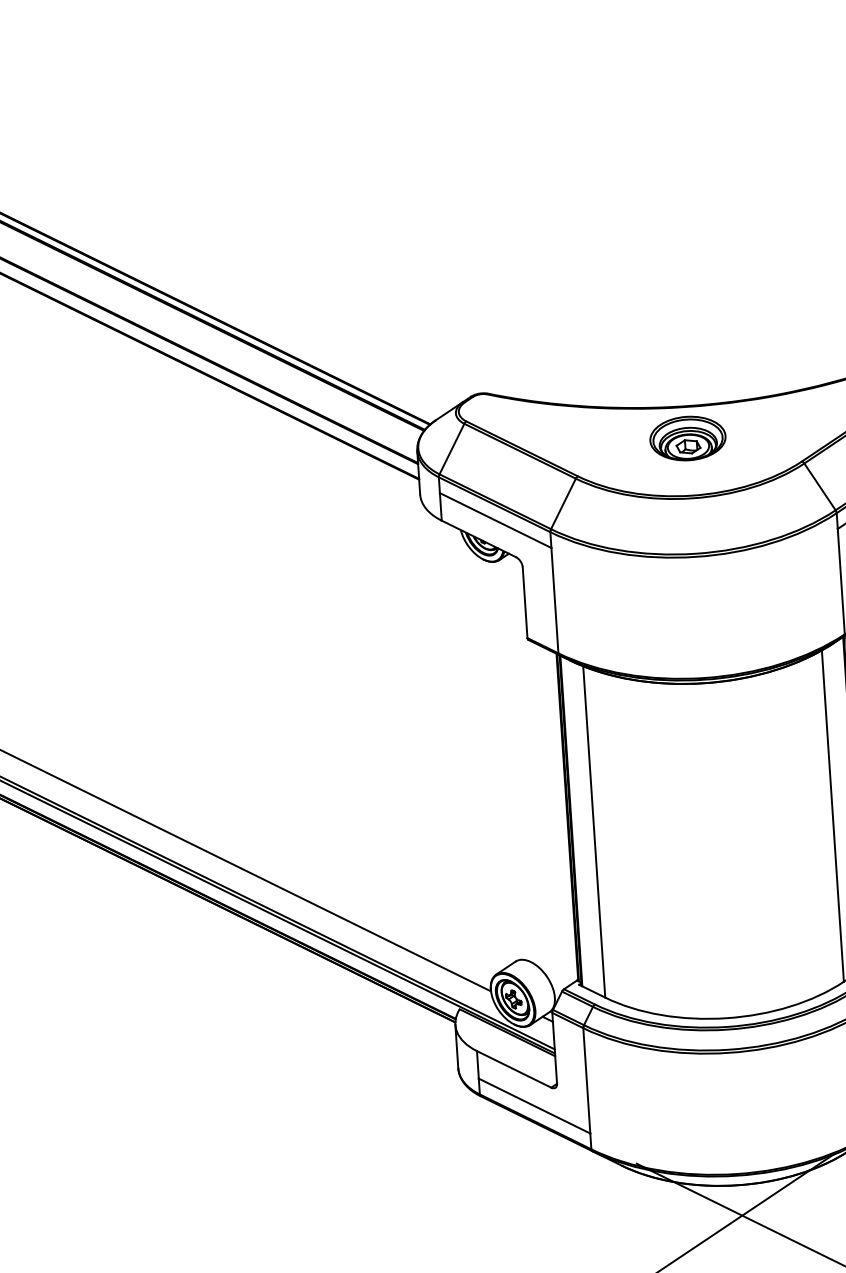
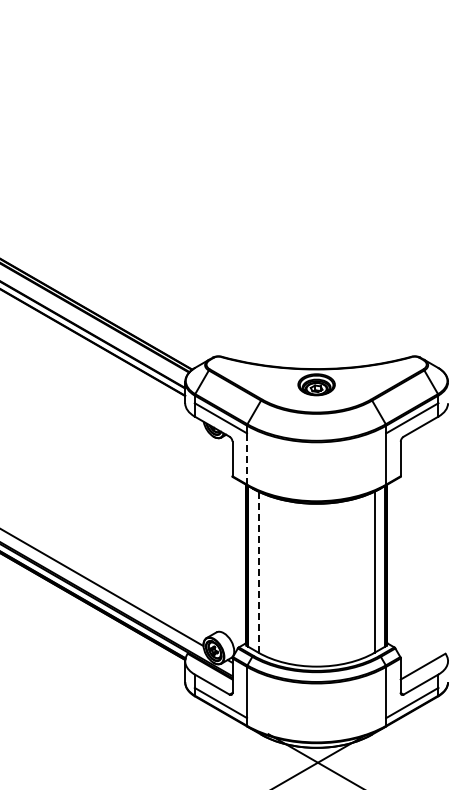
line: (555, 599) -> (247, 458), solid -> dashed
line: (594, 832) -> (258, 572), solid -> dashed

